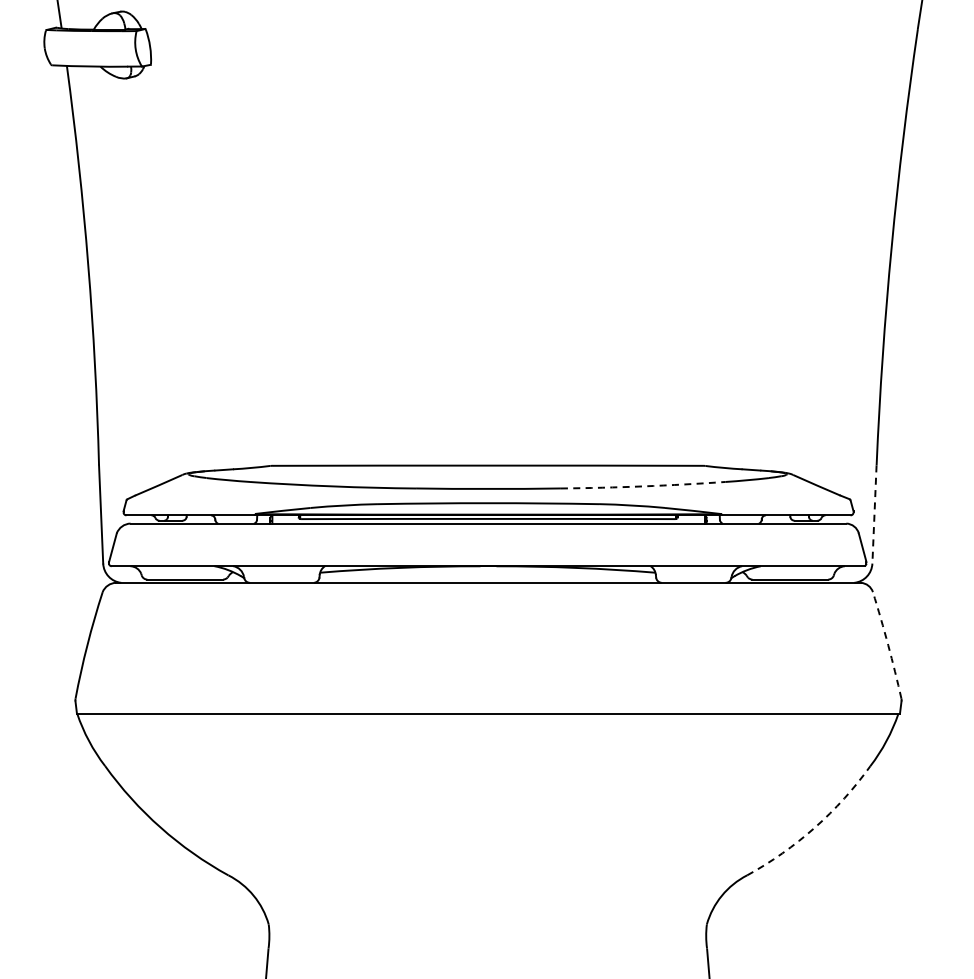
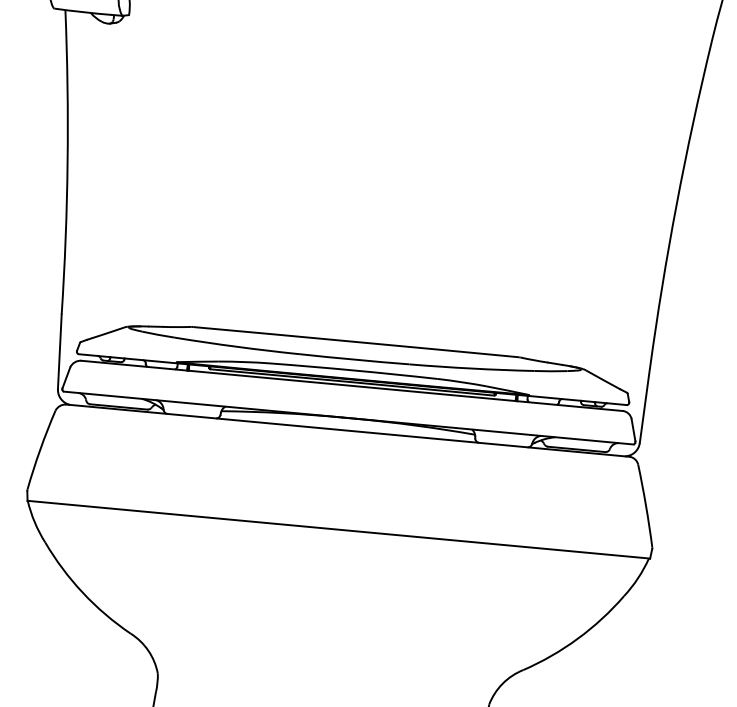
arc: (643, 486) -> (472, 368), dashed -> solid
line: (874, 514) -> (644, 406), dashed -> solid
arc: (888, 645) -> (646, 506), dashed -> solid
arc: (814, 827) -> (577, 638), dashed -> solid

